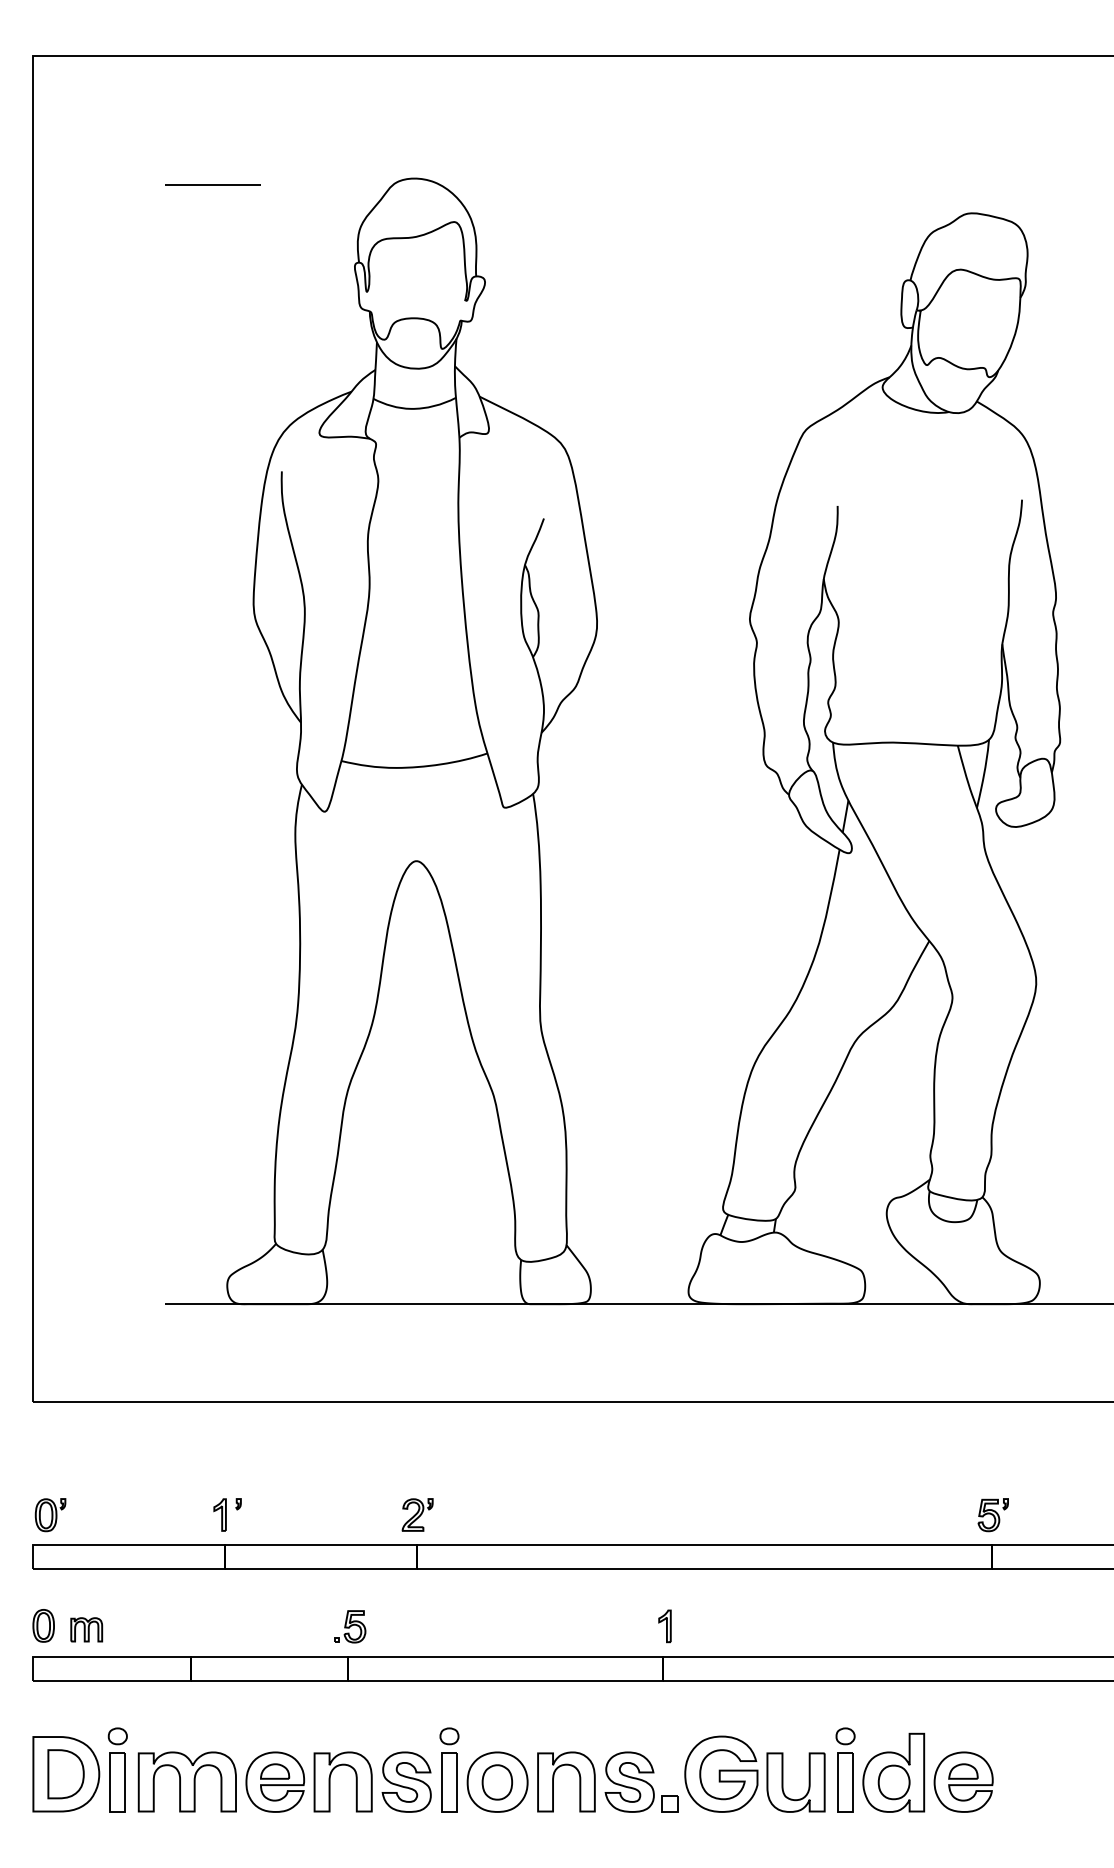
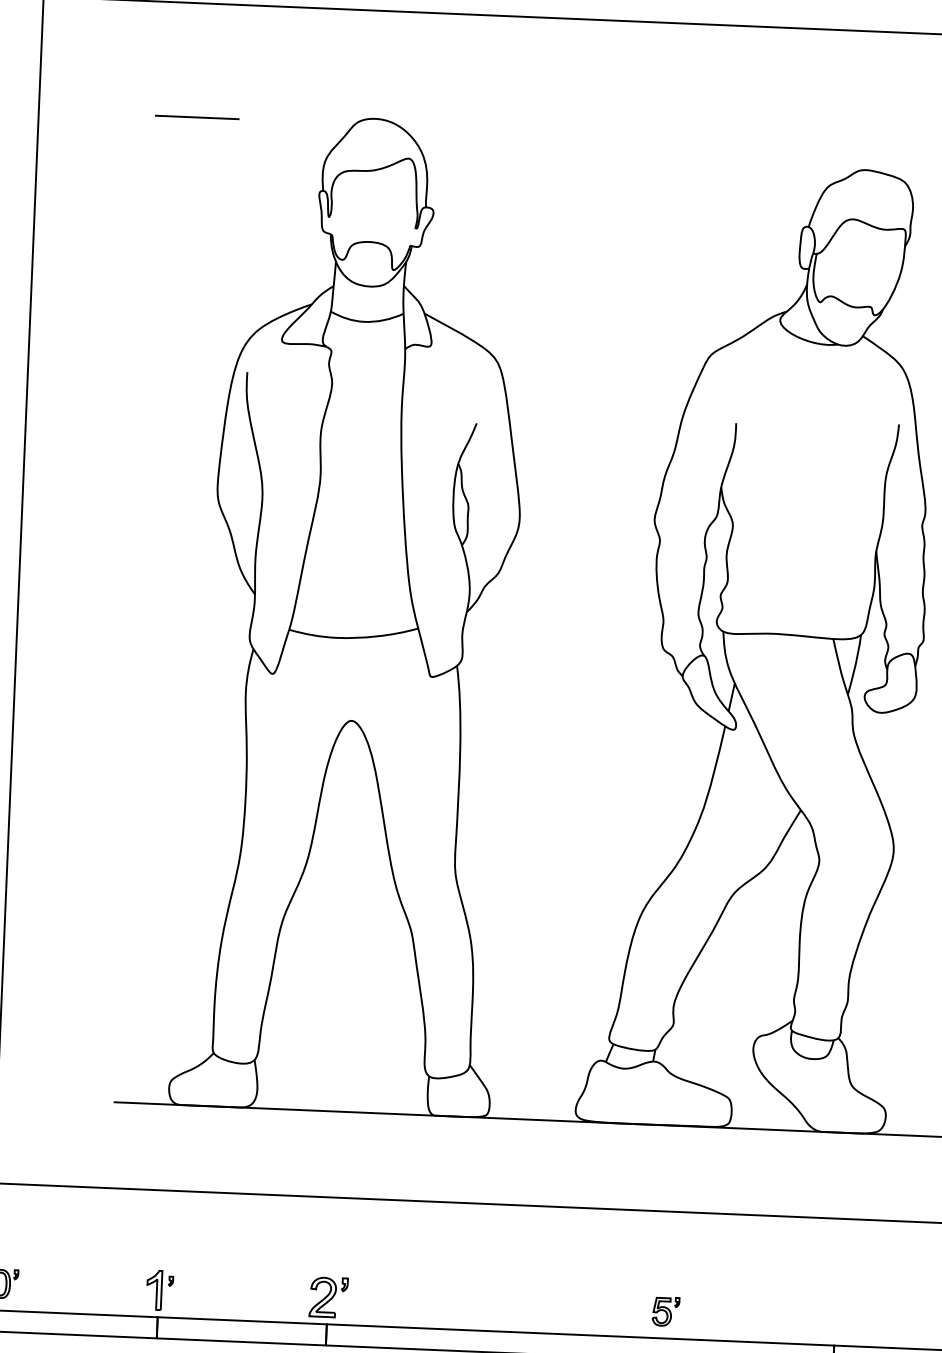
part: (219, 1514) -> (153, 1289), size x1.4
part: (417, 1514) -> (328, 1297), size x1.4
part: (992, 1515) -> (665, 1312), moved

